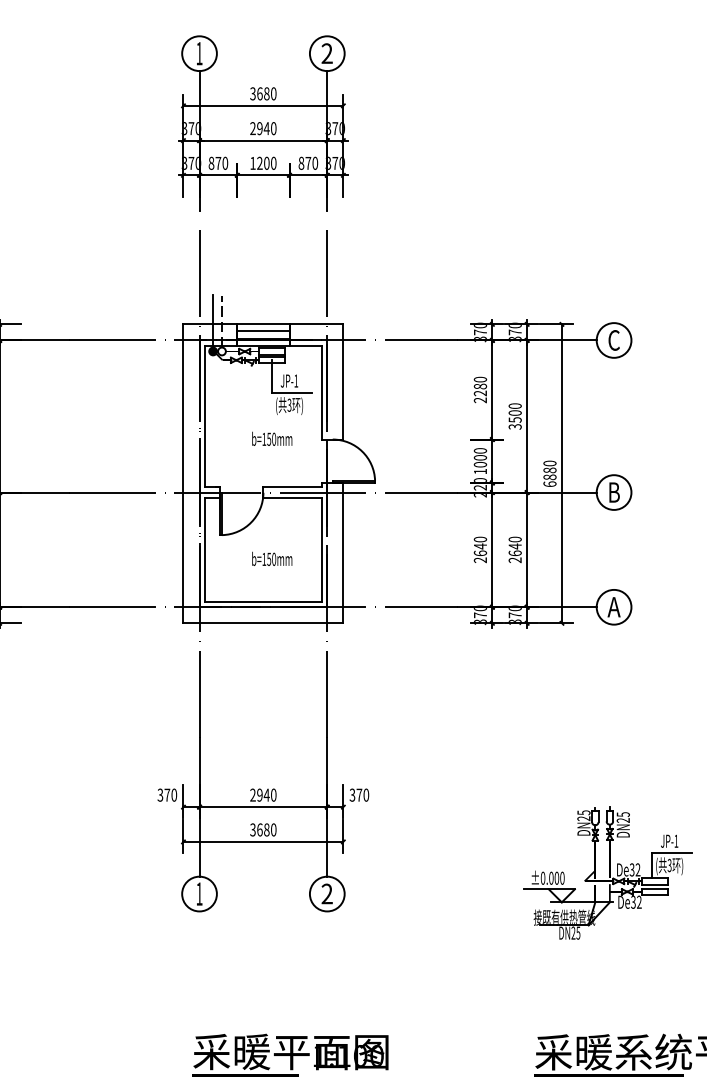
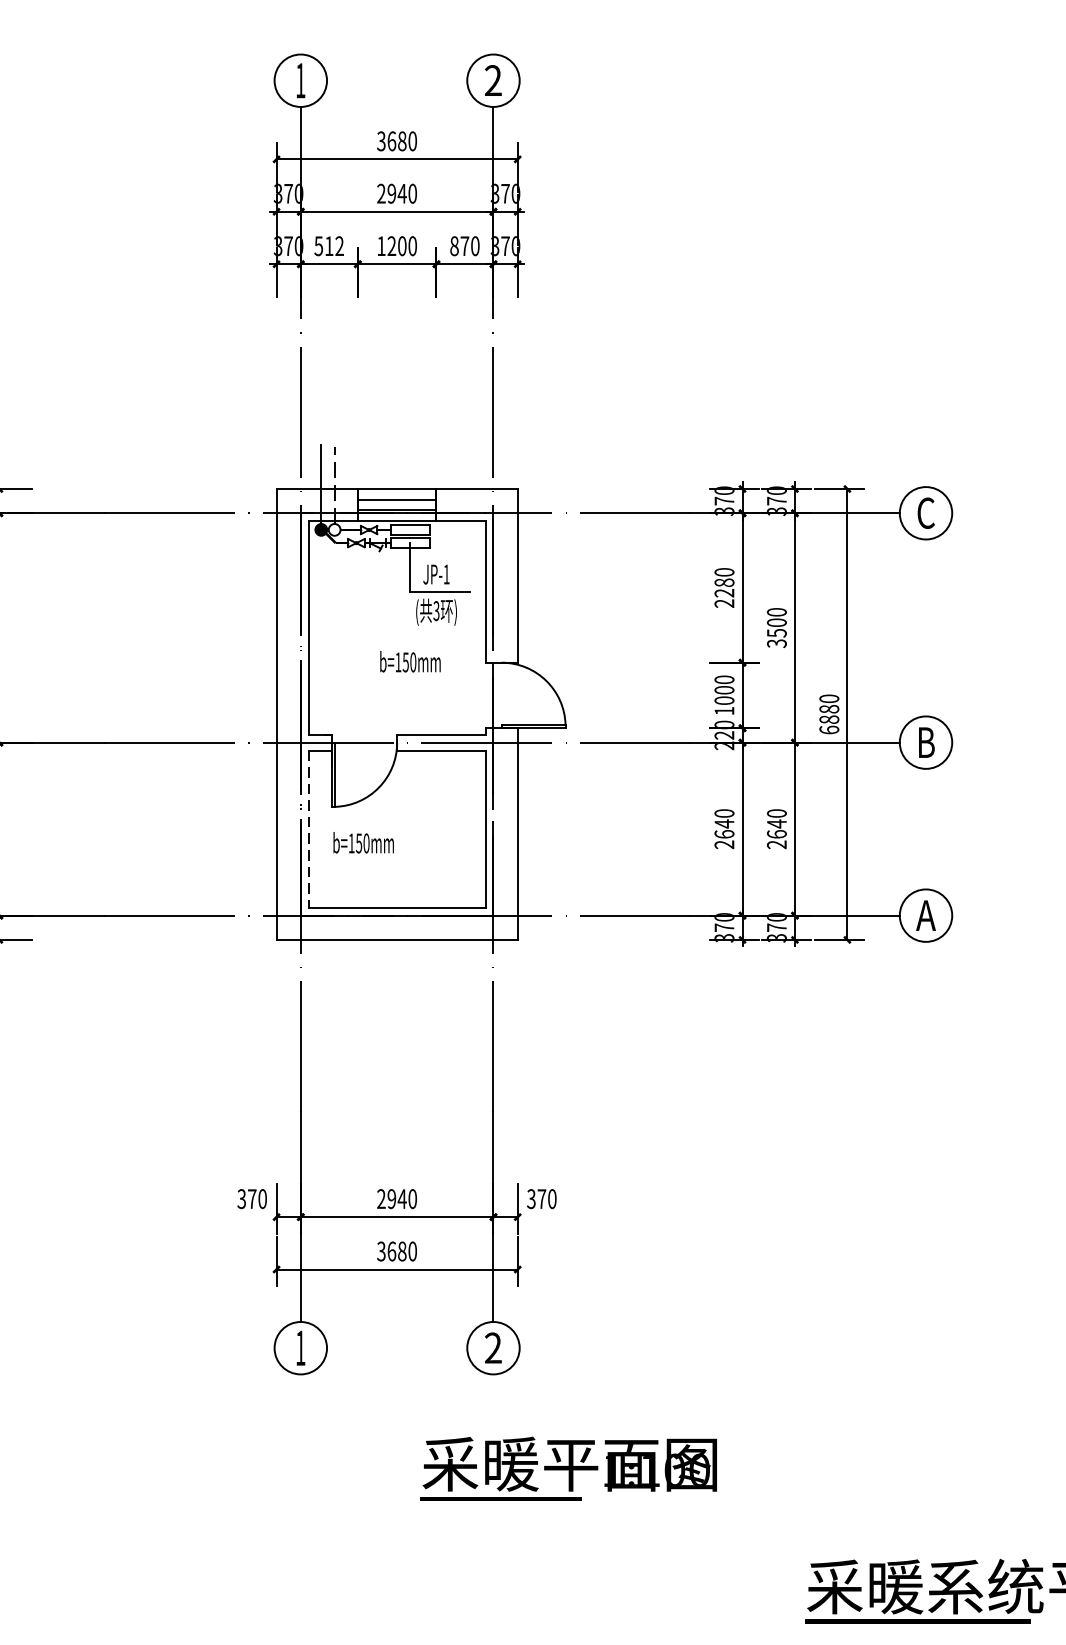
text: (218, 162) -> (329, 244), 870 -> 512
line: (204, 550) -> (308, 830), solid -> dashed
text: (272, 558) -> (364, 842), moved
part: (607, 872) -> (916, 1315), removed
text: (290, 1054) -> (569, 1468), moved

